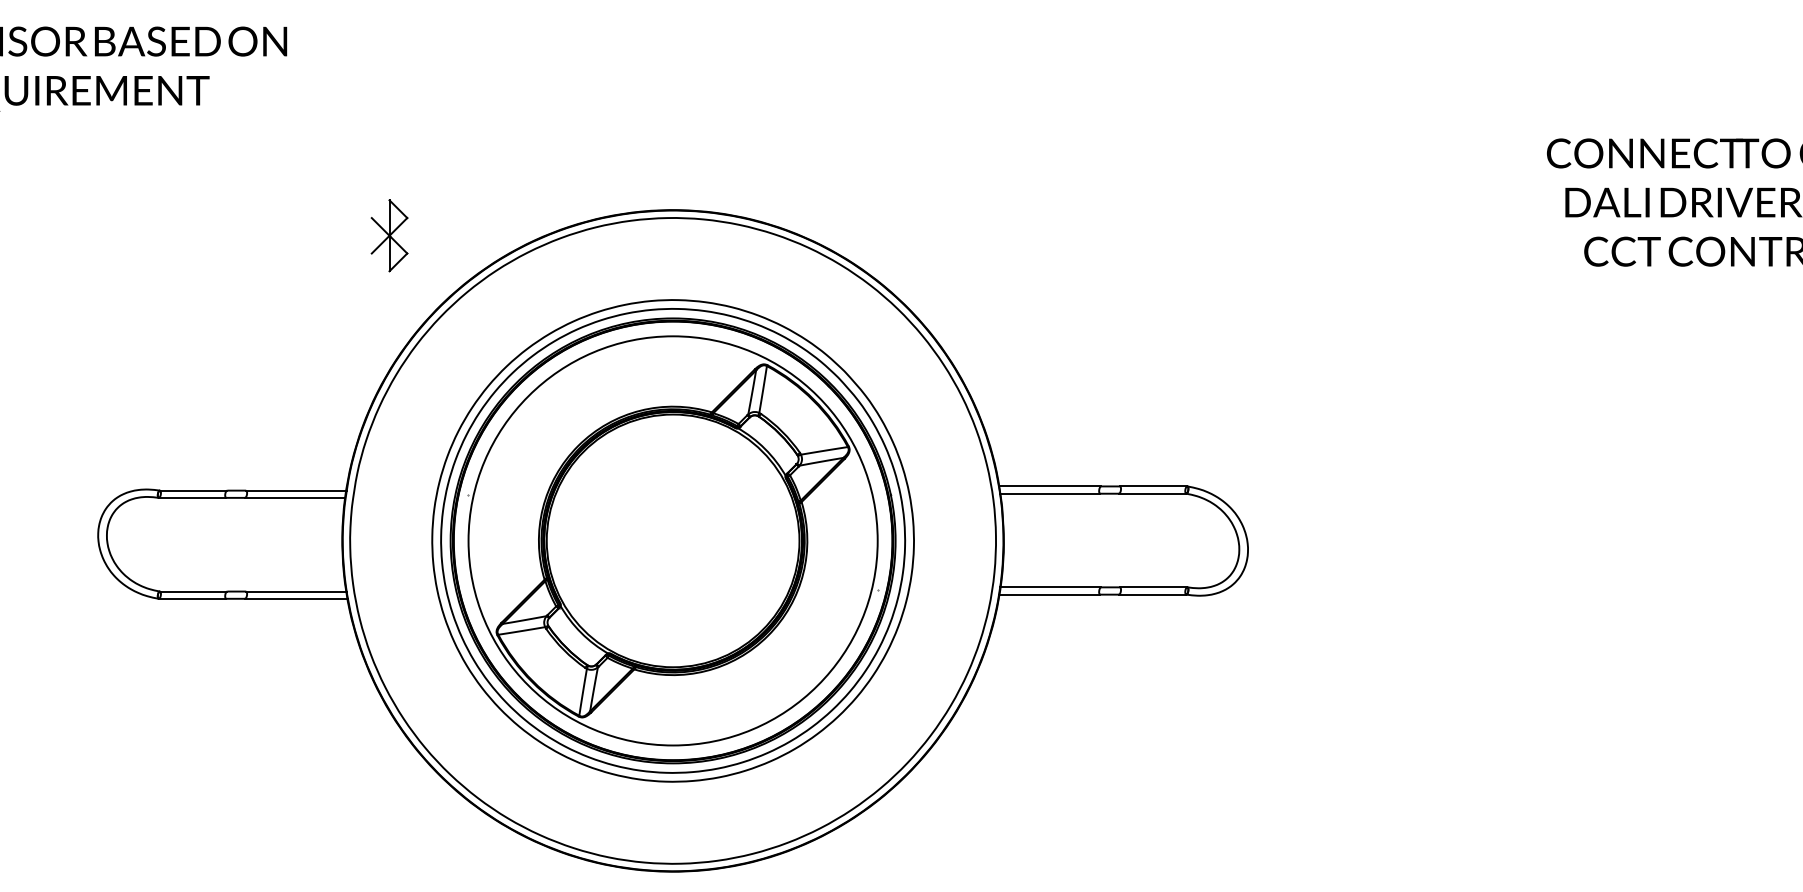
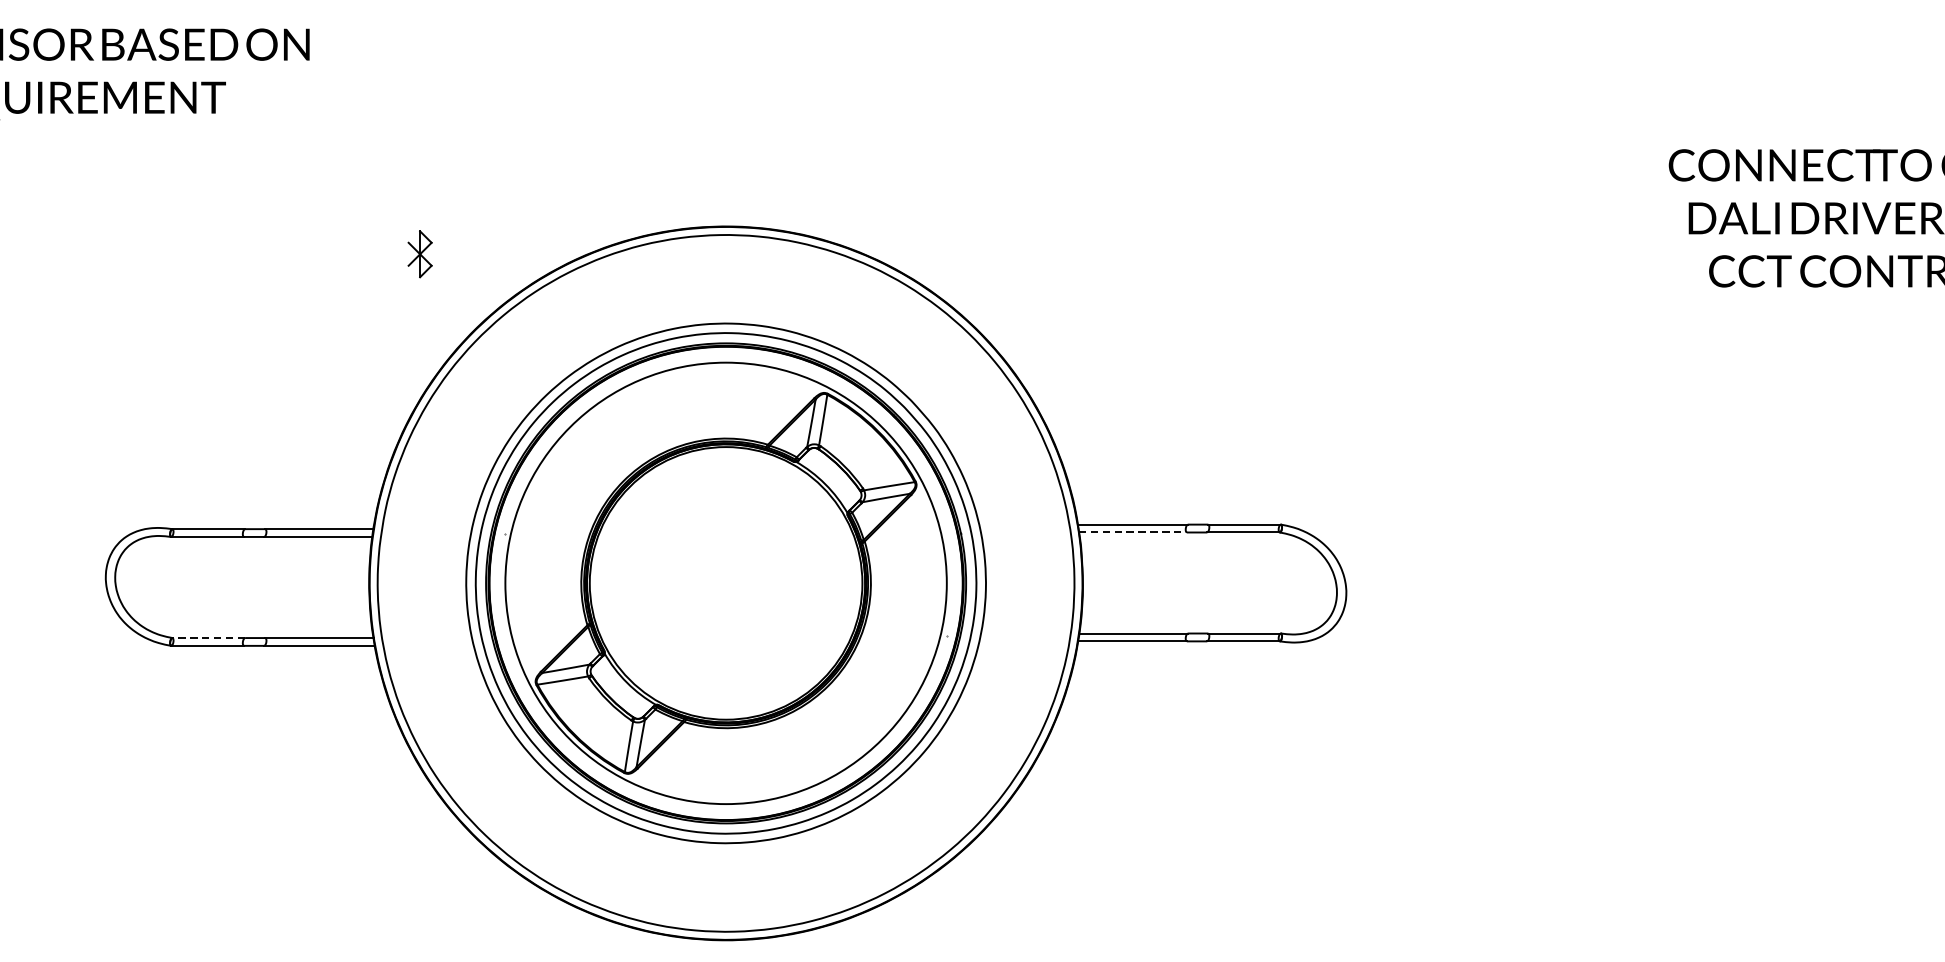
part: (389, 235) -> (420, 253), size x0.6
line: (1050, 493) -> (1133, 532), solid -> dashed
line: (193, 591) -> (208, 637), solid -> dashed

